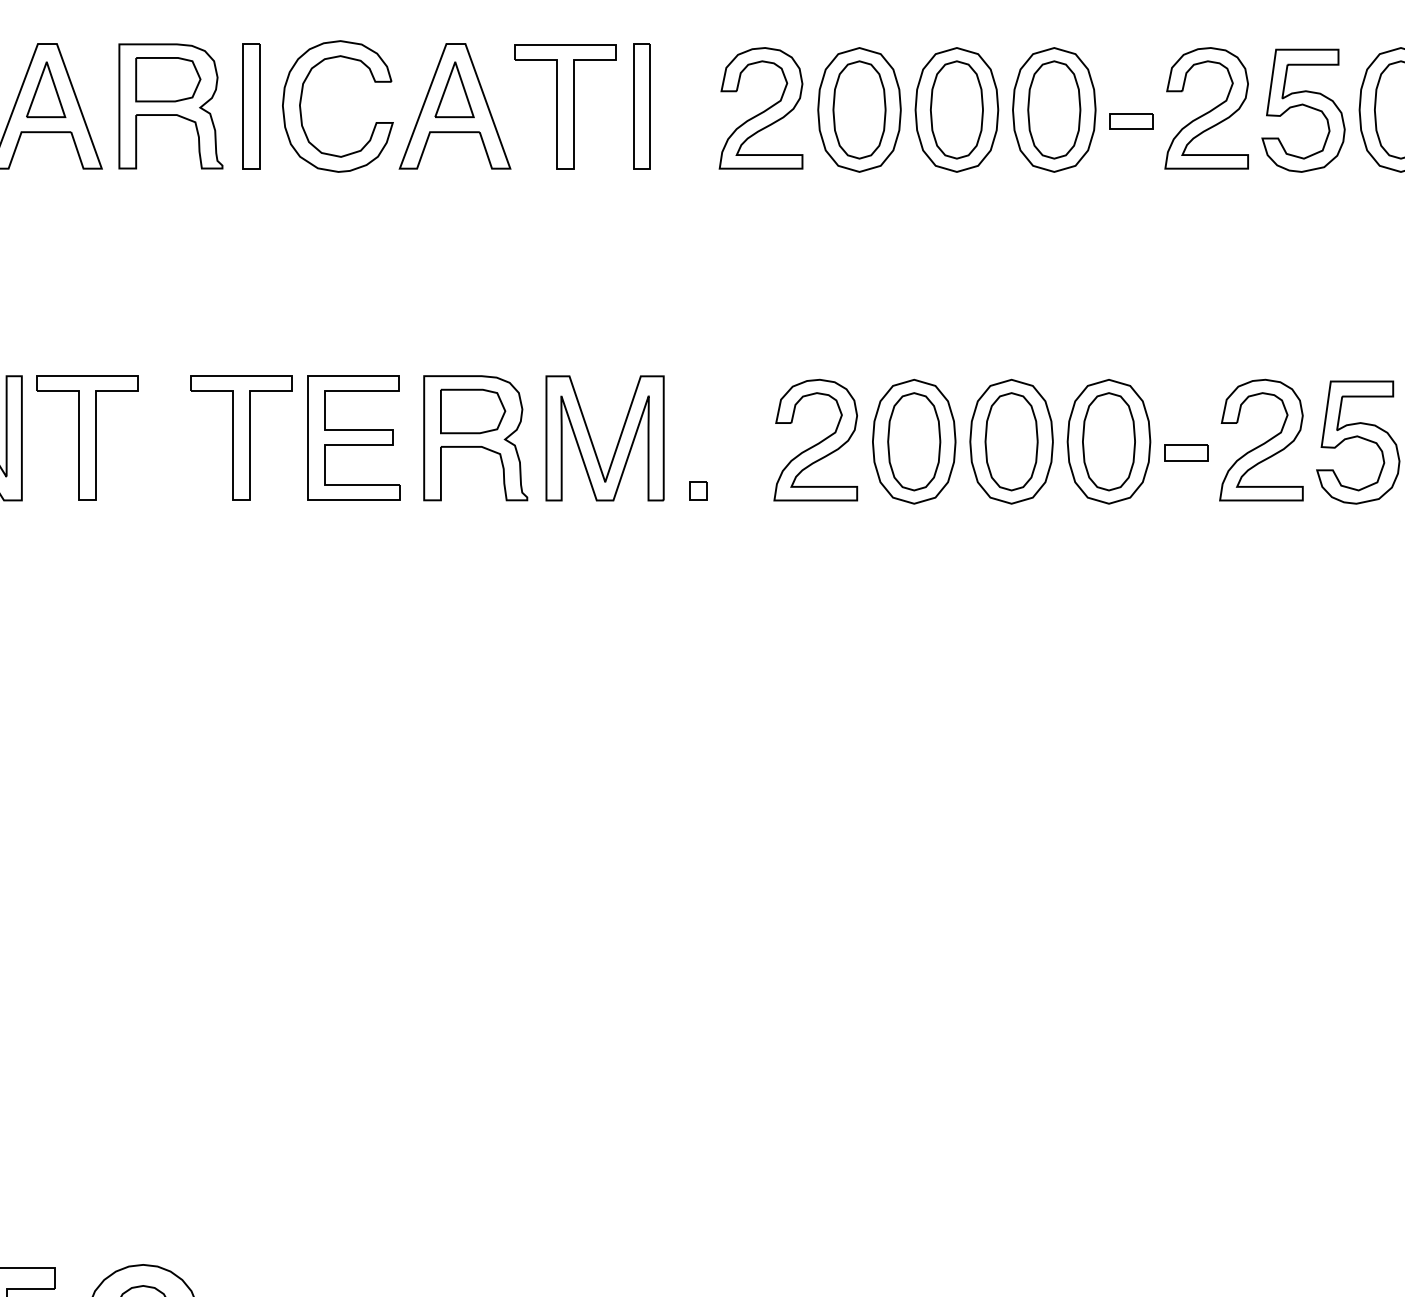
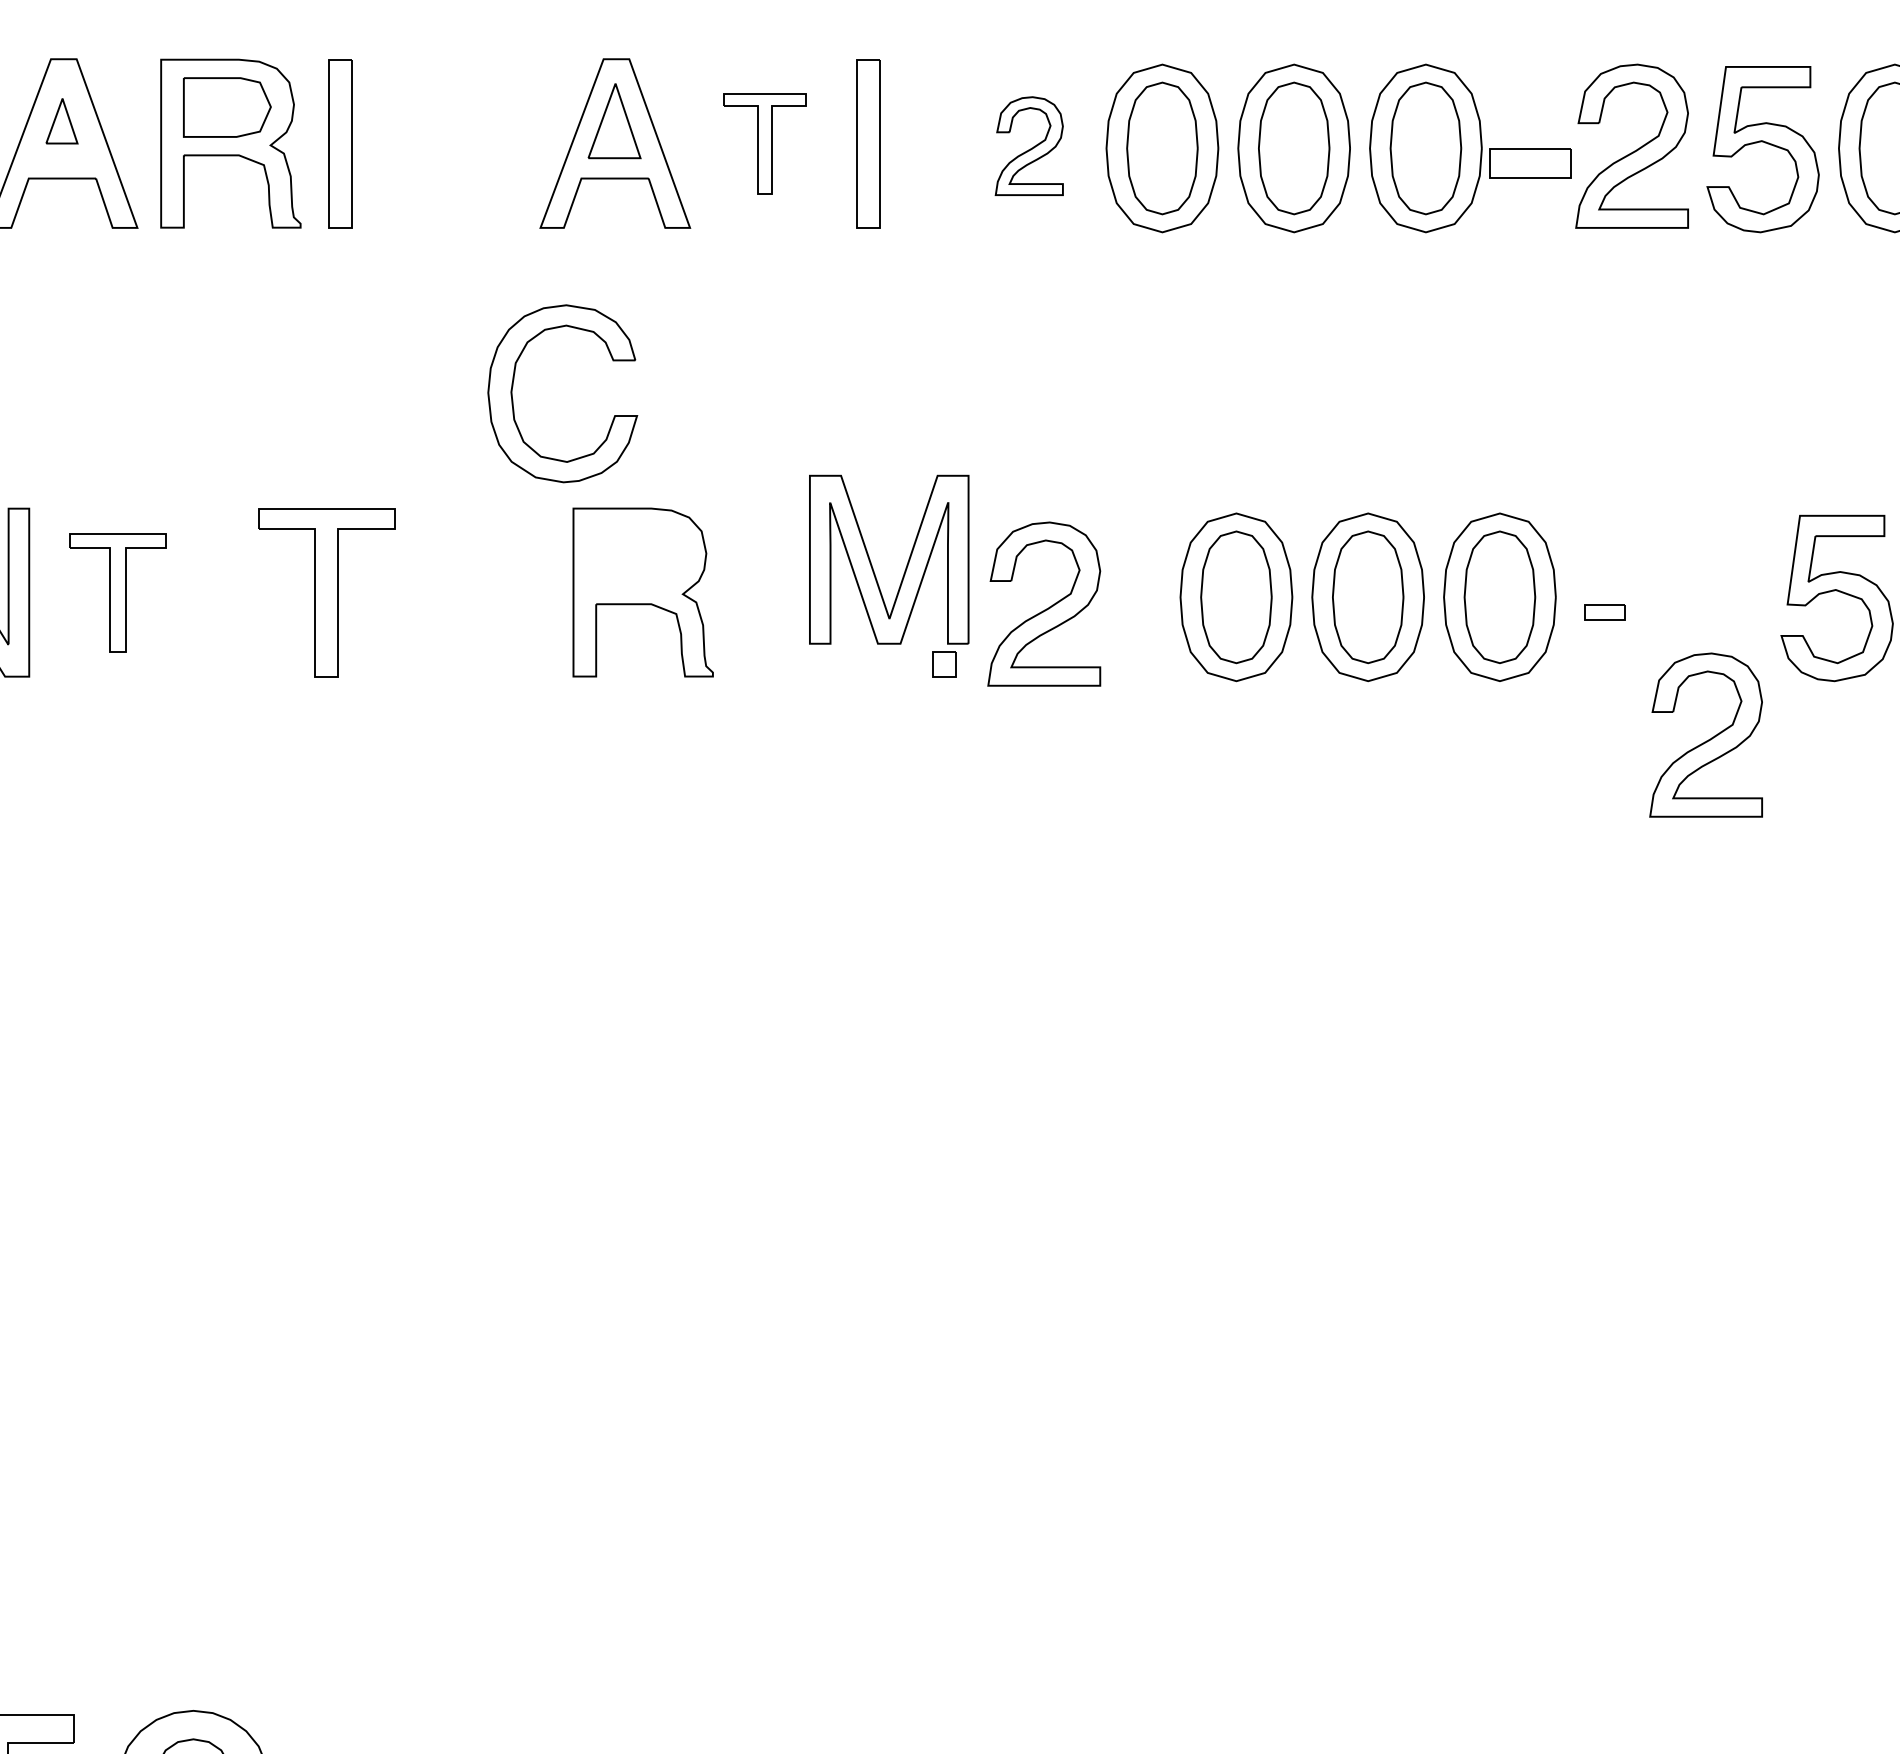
part: (45, 90) -> (61, 121), size x0.6
part: (565, 106) -> (764, 143), size x0.6
part: (761, 107) -> (1029, 145), size x0.6
part: (301, 110) -> (513, 399), moved
part: (1131, 121) -> (1530, 163), size x1.4
part: (472, 411) -> (639, 556), removed
part: (87, 438) -> (117, 592), size x0.7
part: (353, 438) -> (477, 592), removed
part: (815, 439) -> (1044, 603), moved
part: (1260, 439) -> (1705, 734), moved
part: (617, 441) -> (906, 564), moved
part: (1186, 452) -> (1604, 612), size x0.7

